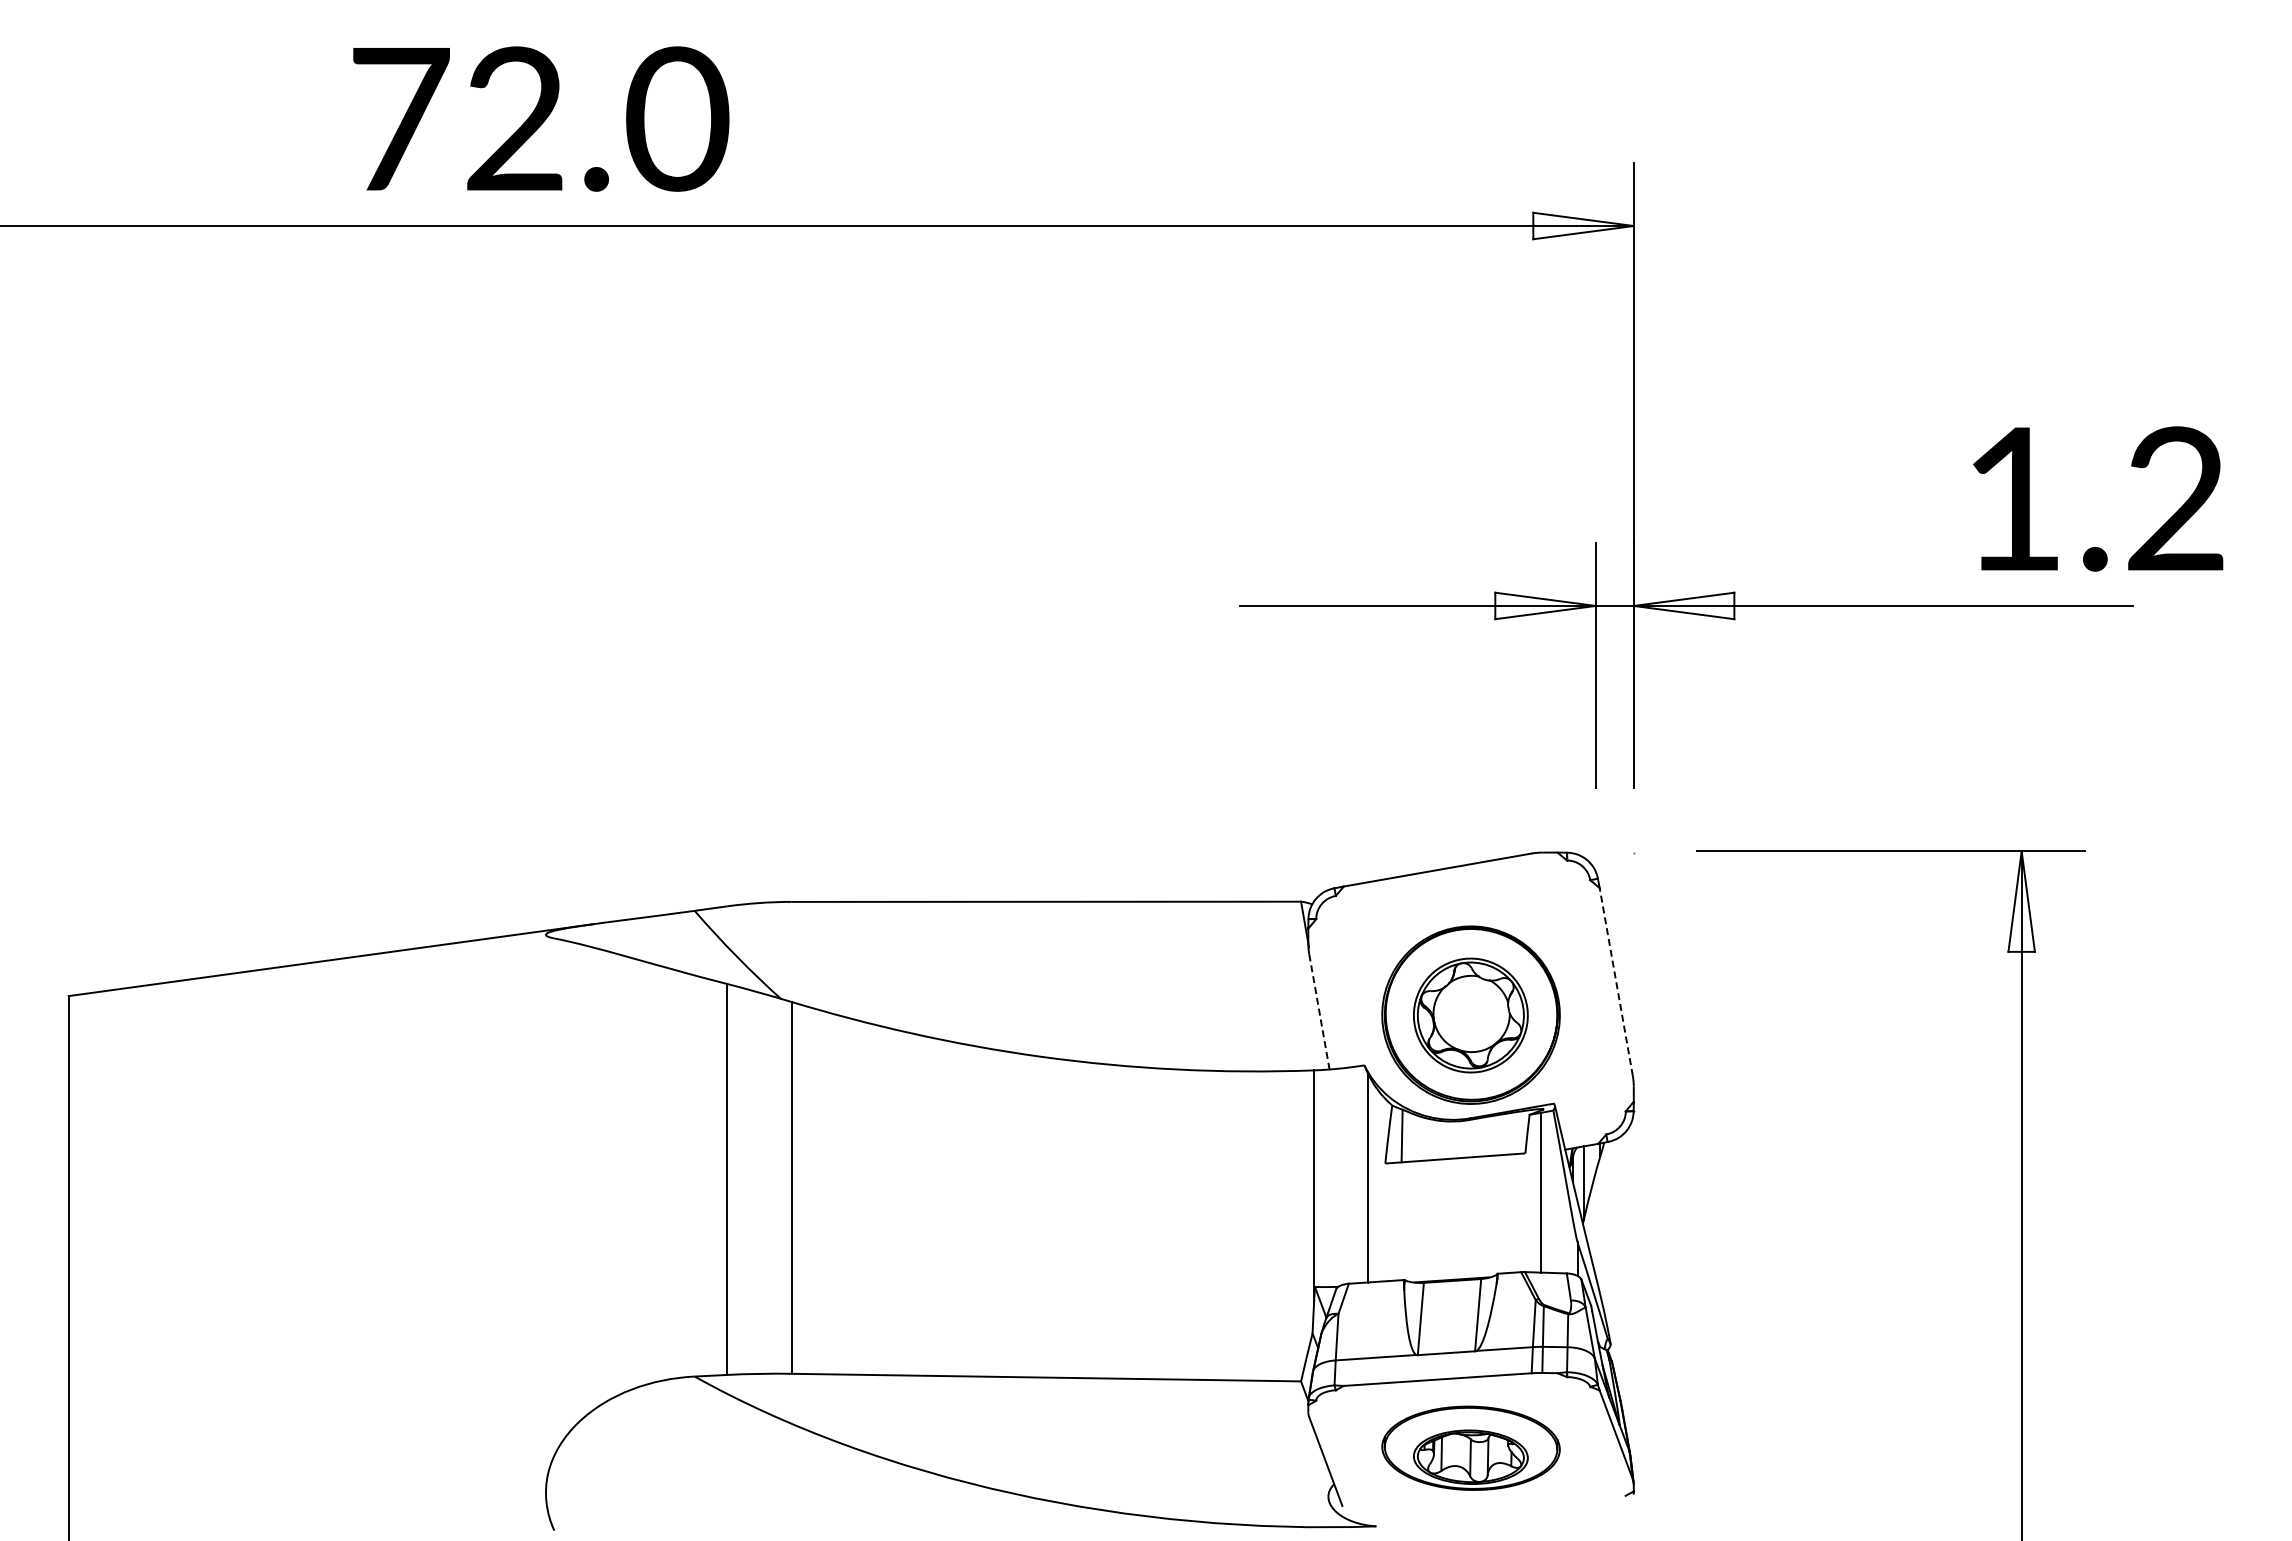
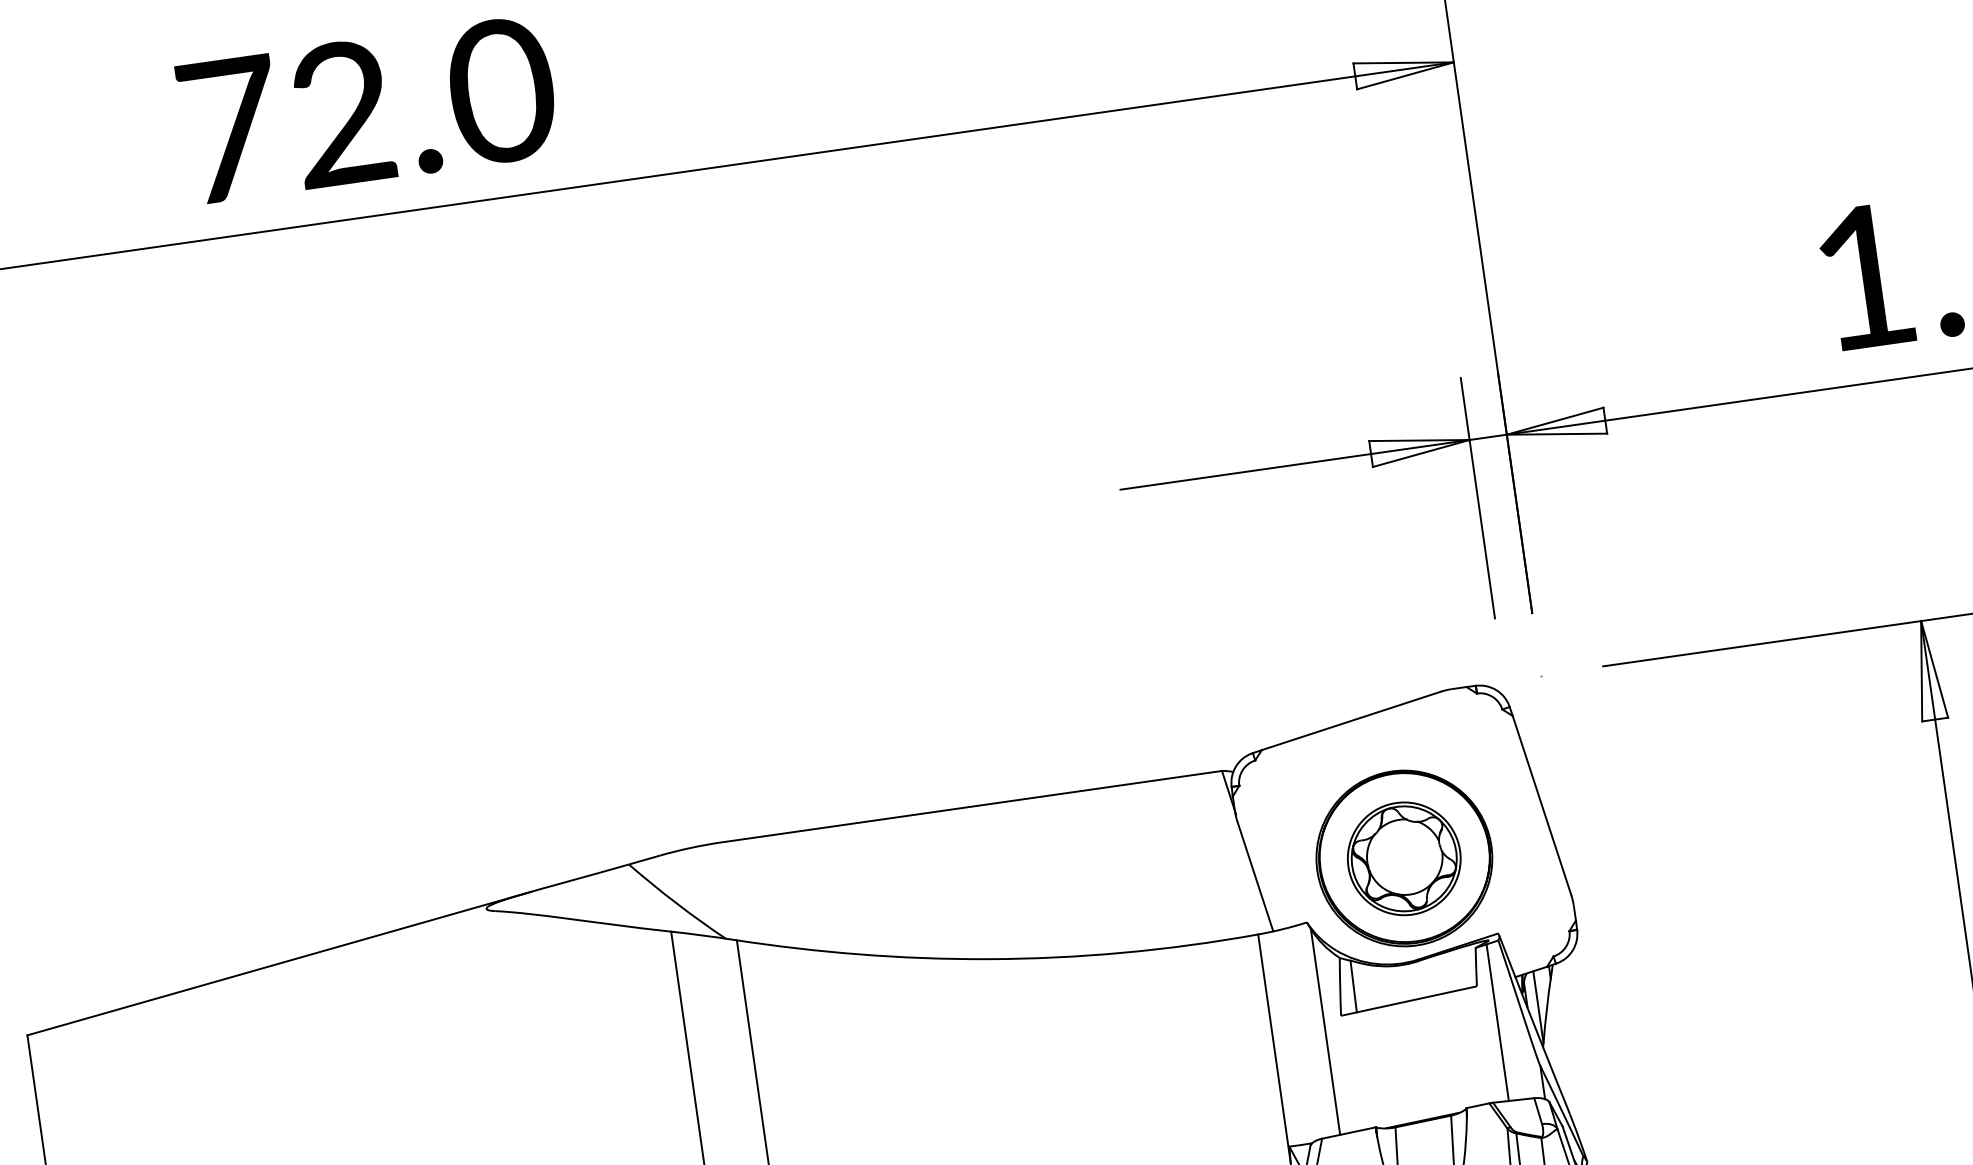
line: (1616, 981) -> (1542, 805), dashed -> solid
line: (1319, 1012) -> (1255, 876), dashed -> solid

